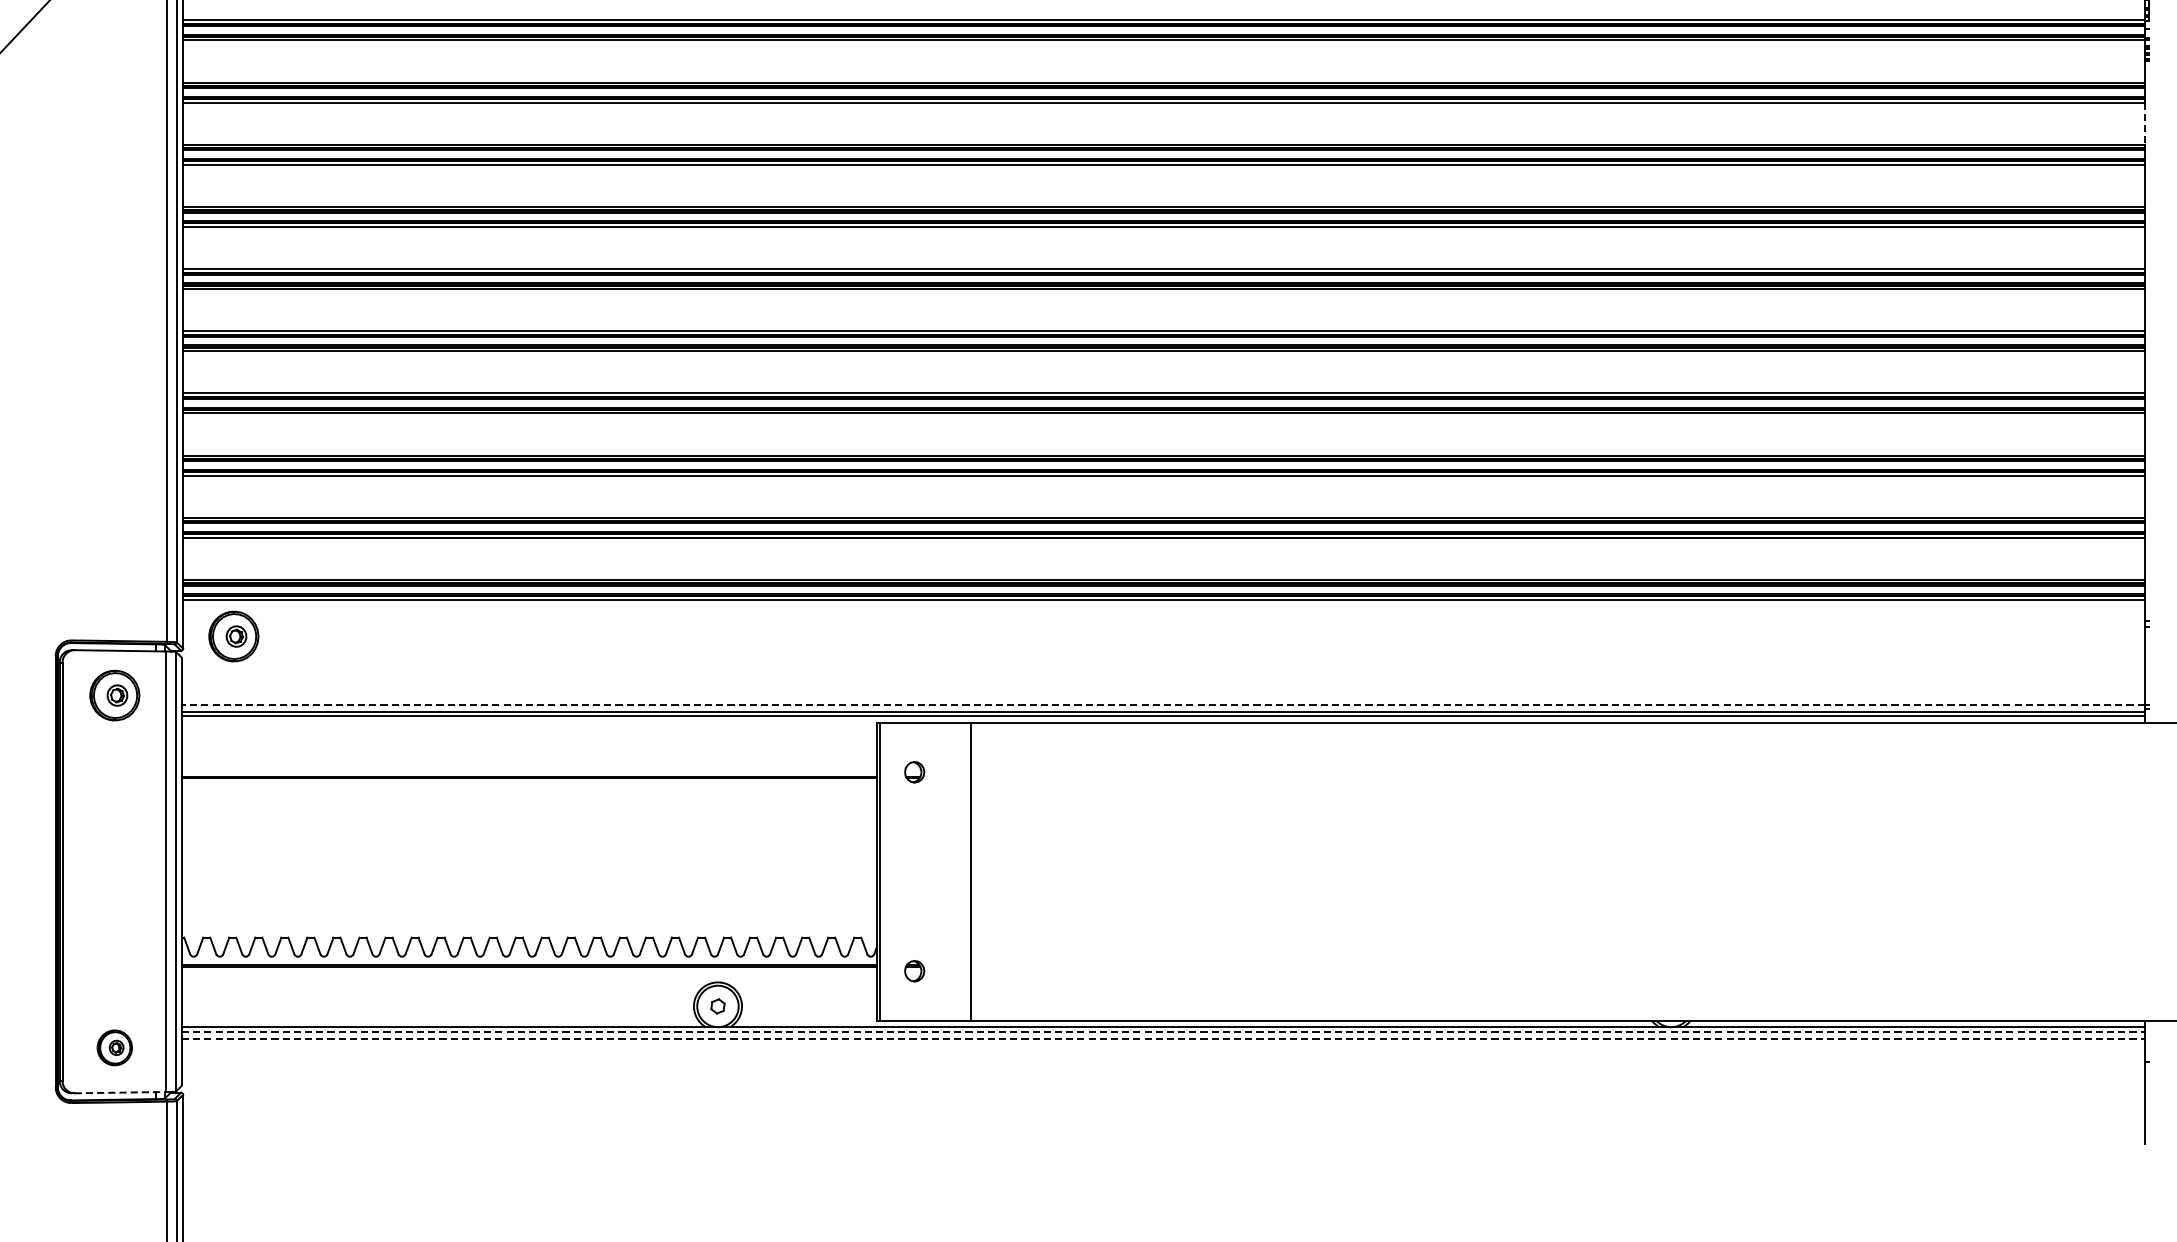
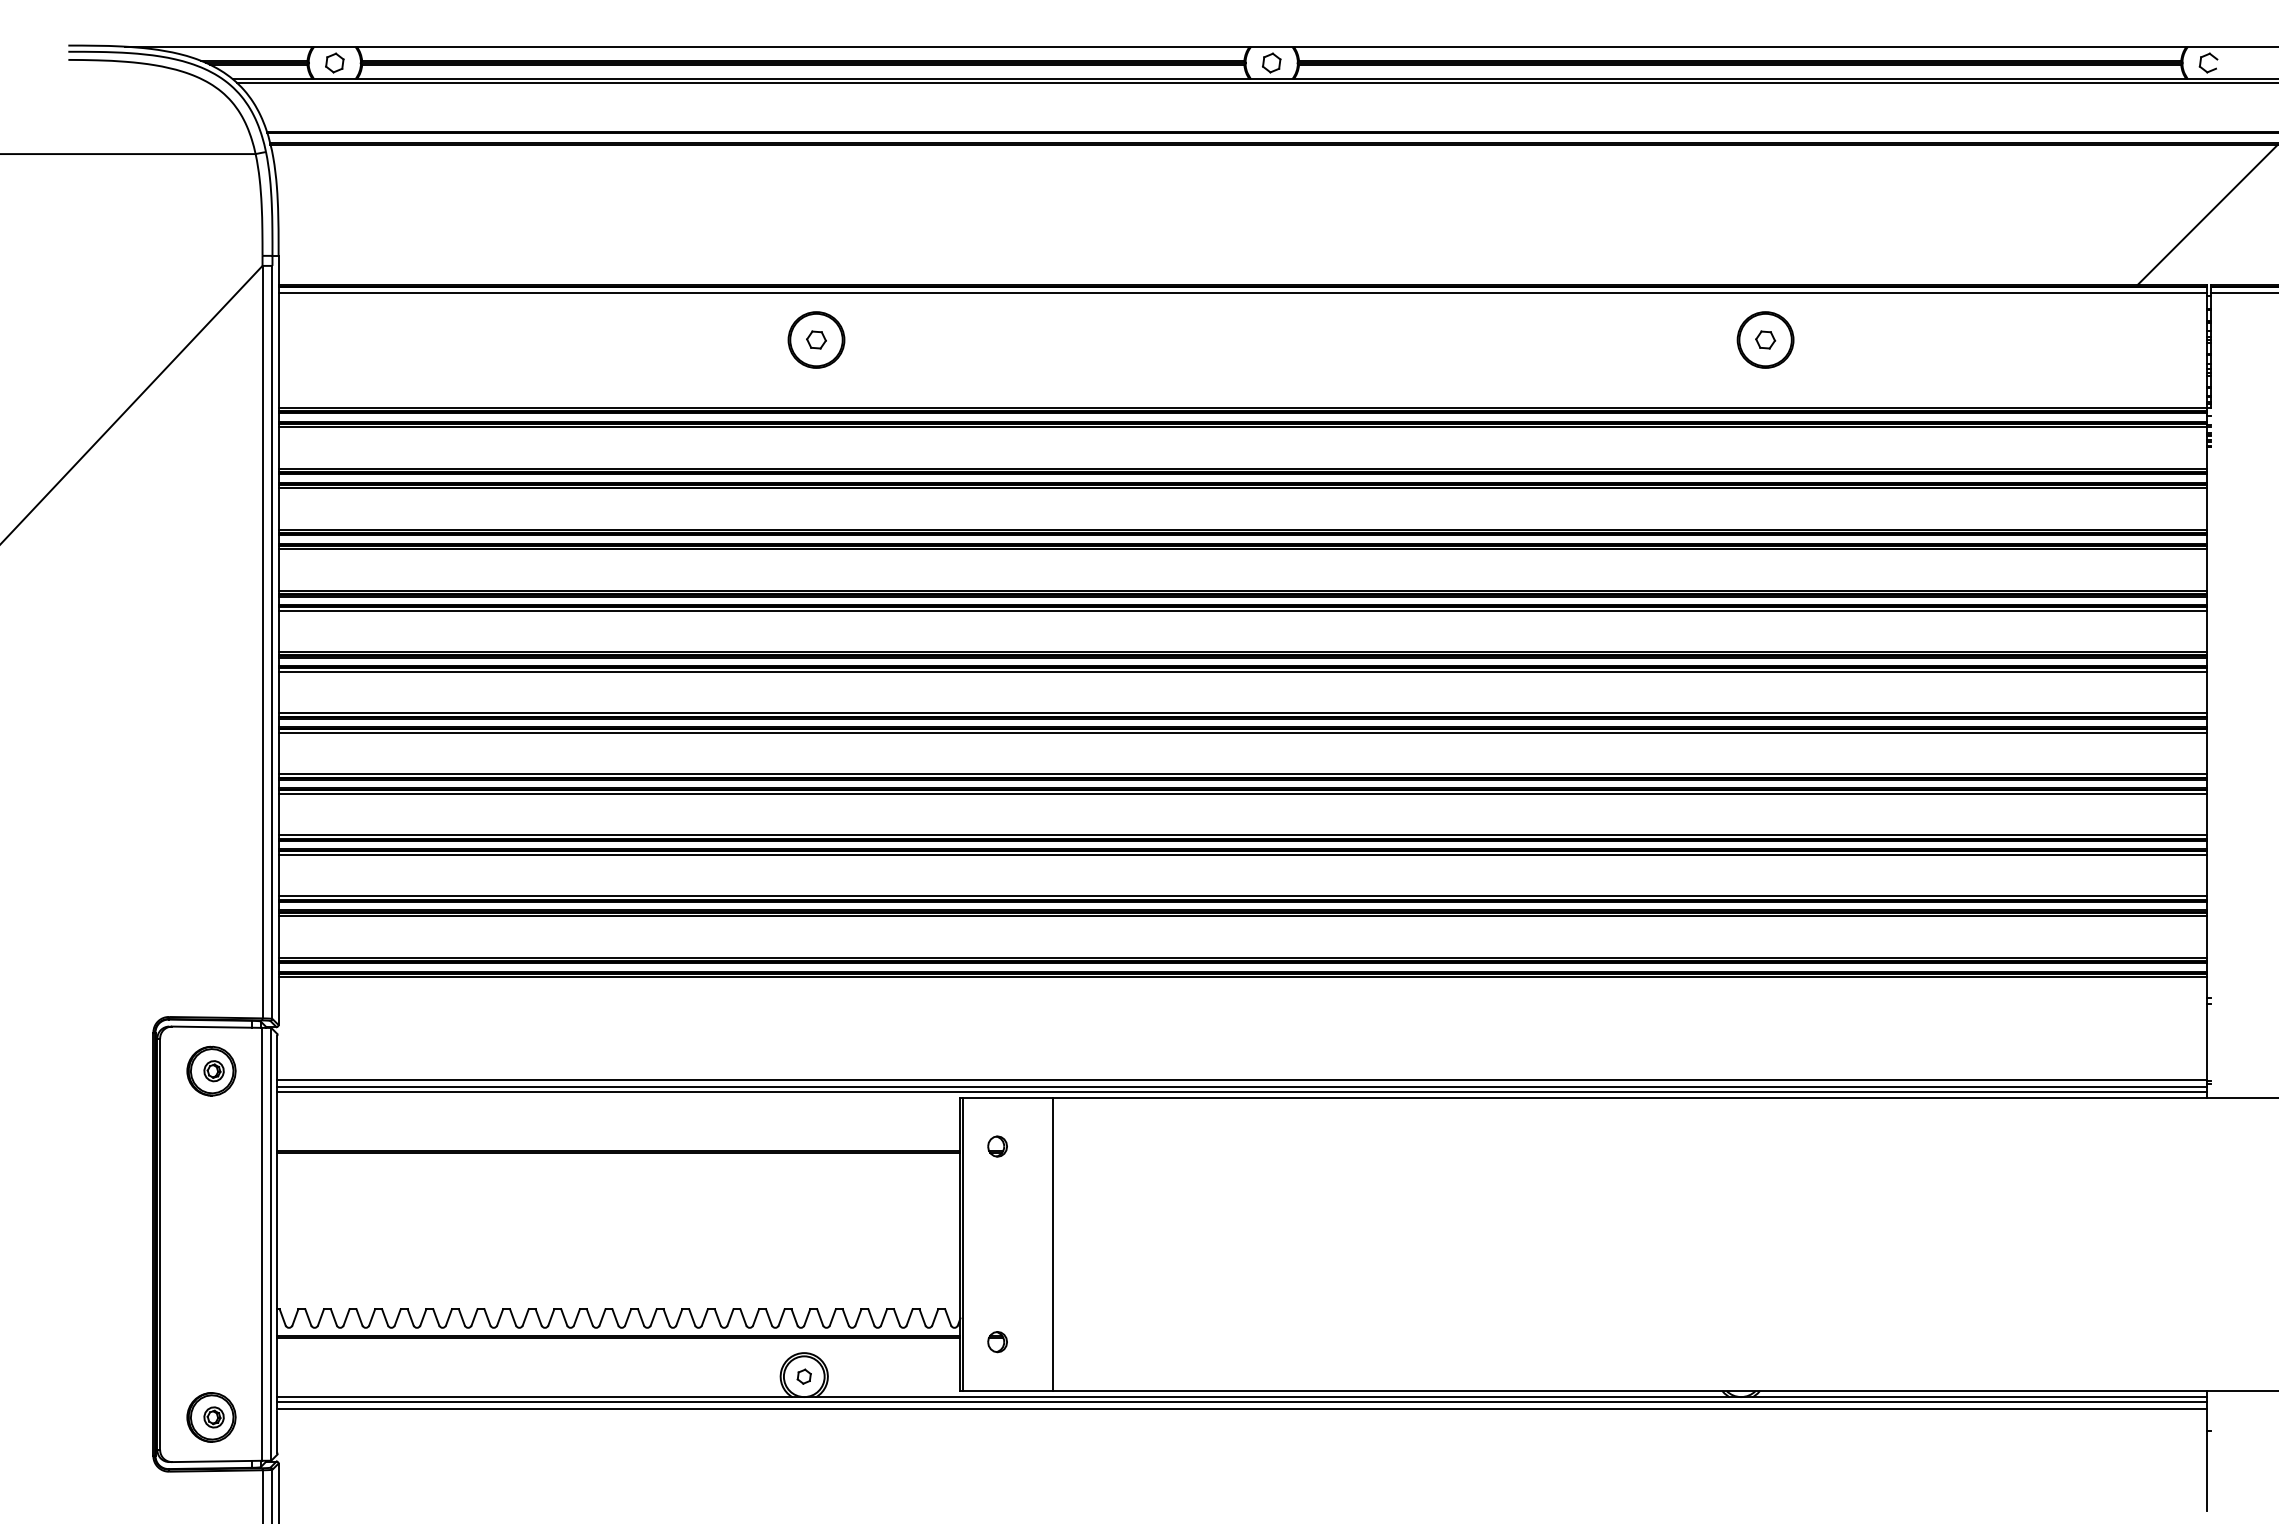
line: (2144, 124) -> (2206, 509), dashed -> solid
part: (233, 635) -> (328, 1012), removed
line: (1163, 705) -> (1242, 1080), dashed -> solid
line: (1163, 1031) -> (1242, 1401), dashed -> solid
line: (1163, 1038) -> (1242, 1408), dashed -> solid
part: (114, 1047) -> (211, 1417), size x1.43
line: (120, 1092) -> (217, 1461), dashed -> solid

